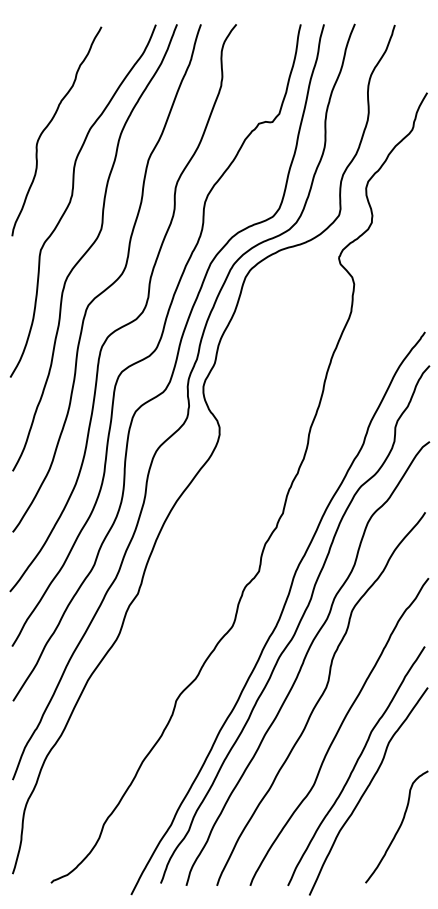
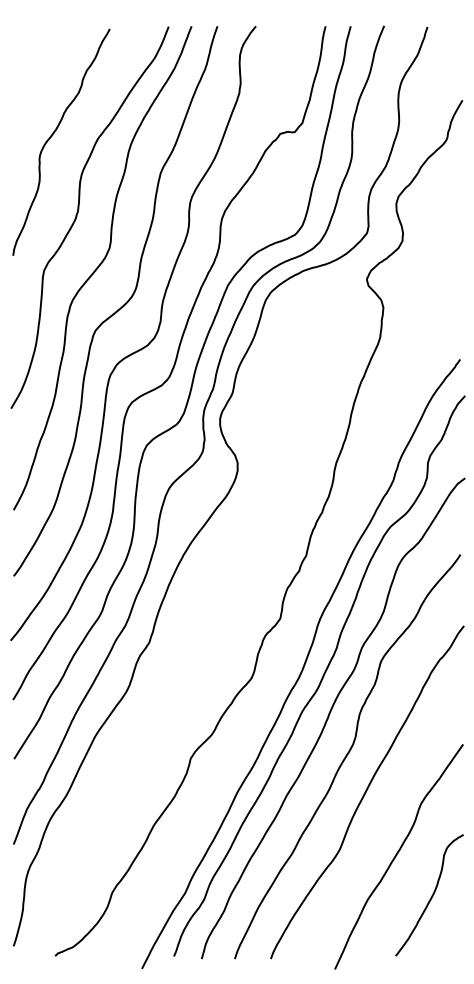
curve: (356, 766) -> (385, 829), removed

